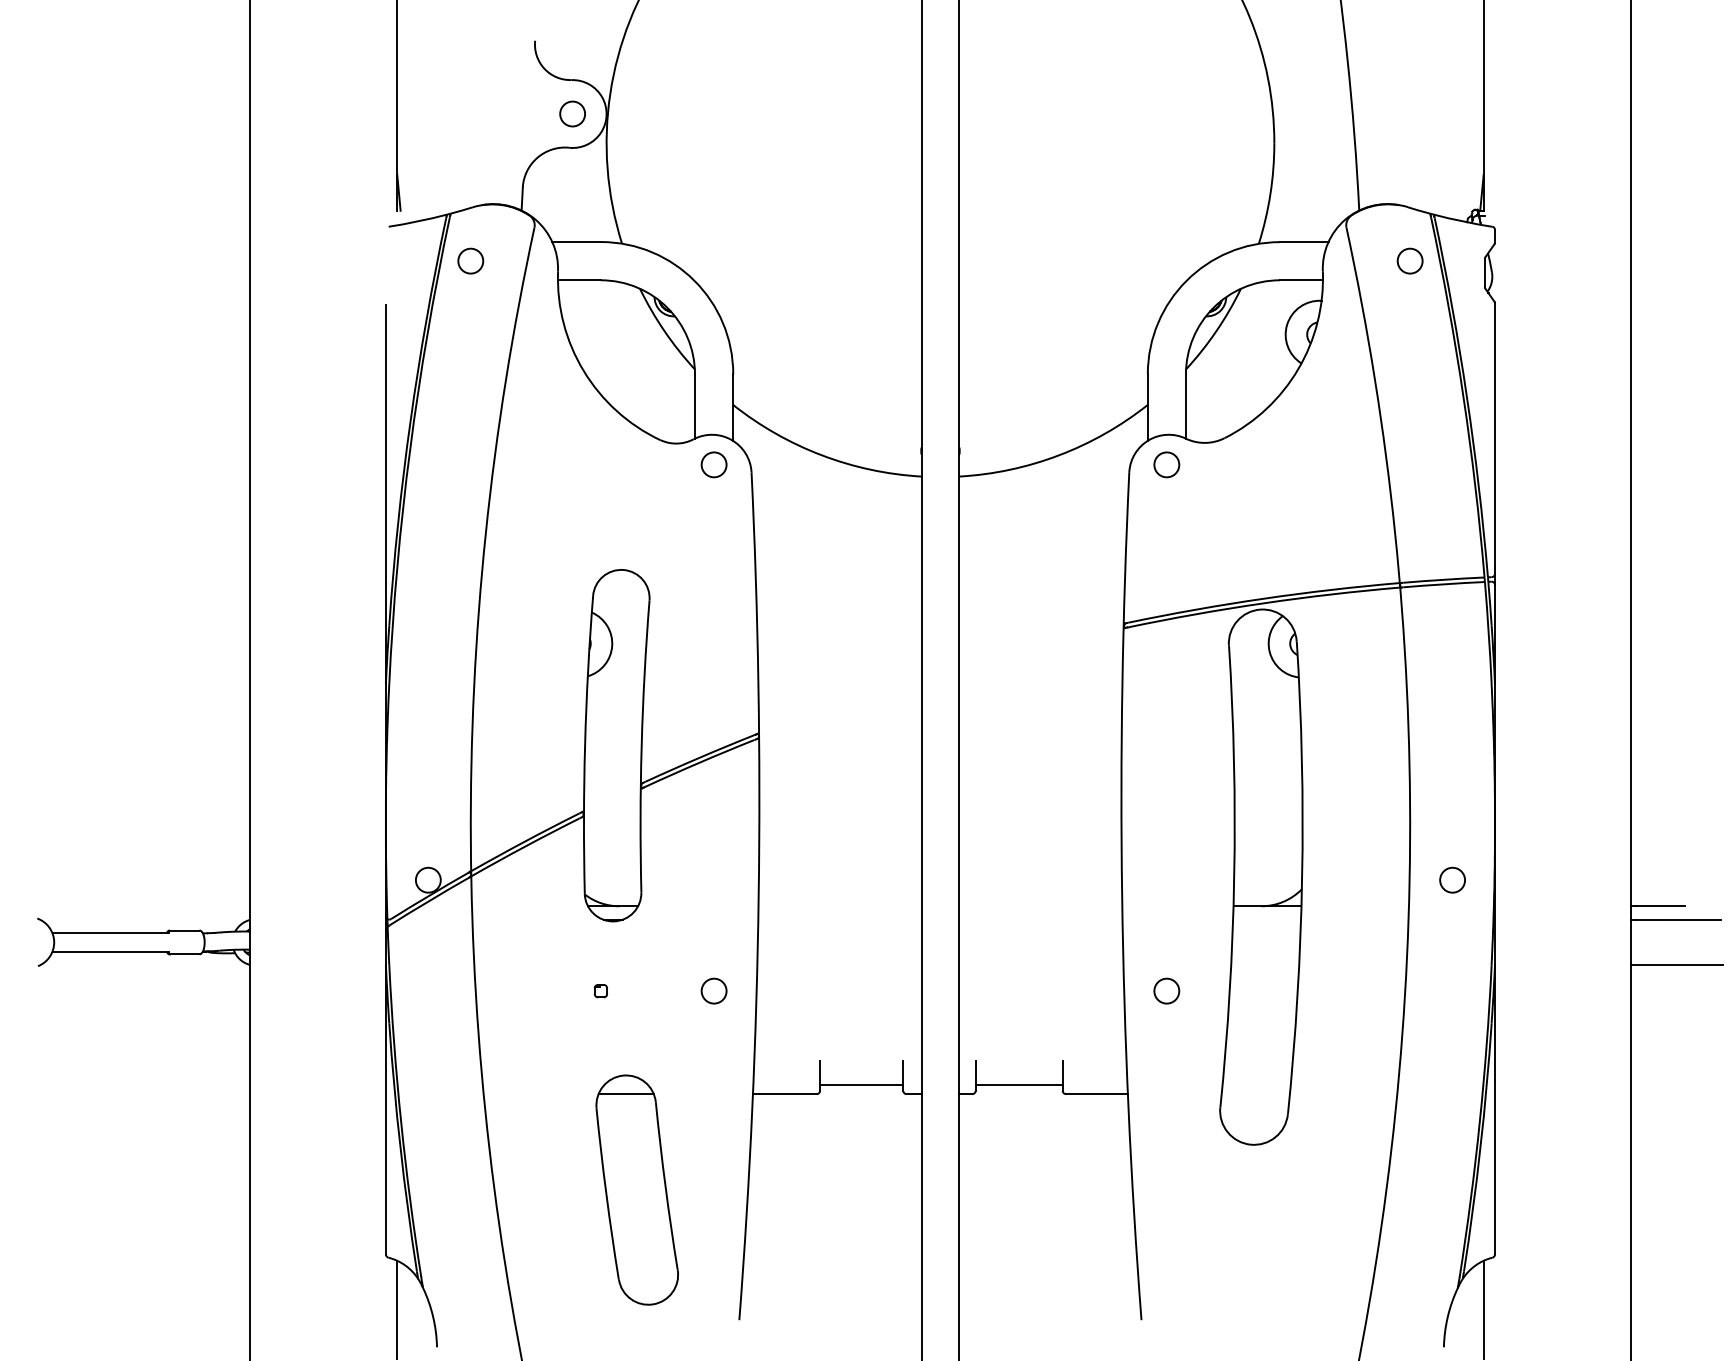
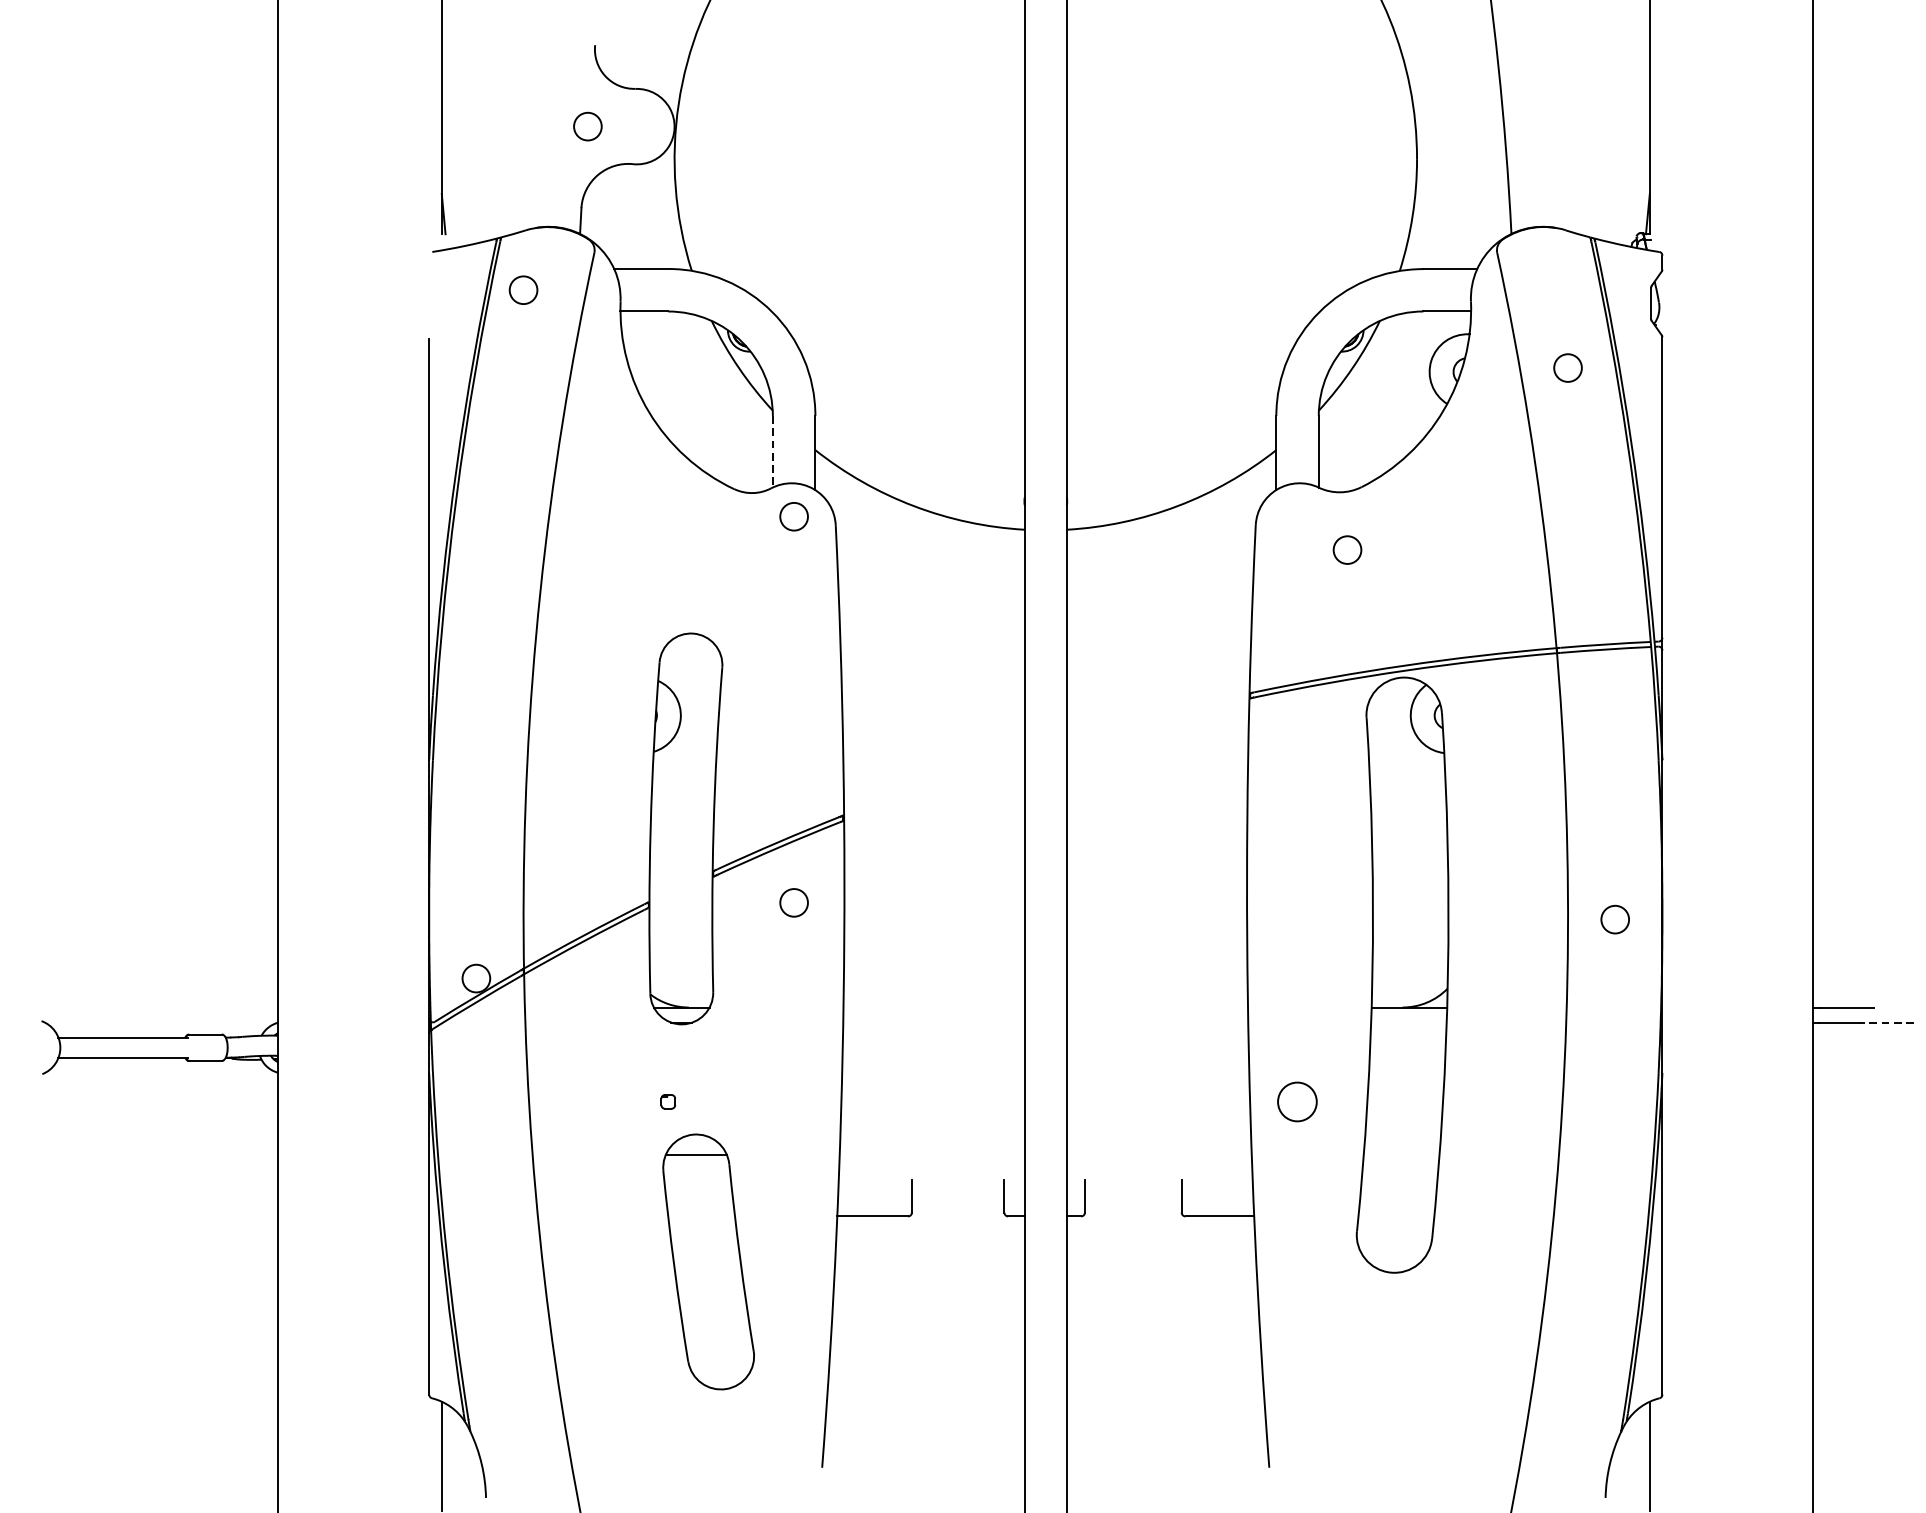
circle: (572, 113) -> (587, 126), moved
circle: (1409, 260) -> (1567, 367), moved
line: (695, 406) -> (773, 451), solid -> dashed
circle: (1166, 464) -> (1347, 549), moved
circle: (1452, 879) -> (1615, 918), moved
line: (1696, 919) -> (1886, 1022), solid -> dashed
line: (1676, 965) -> (1864, 1073), removed
circle: (713, 990) -> (793, 902), moved
circle: (1166, 990) -> (1297, 1101), size x1.4
line: (861, 1085) -> (957, 1206), removed
line: (1018, 1085) -> (1132, 1206), removed
part: (636, 1189) -> (707, 1261), moved

